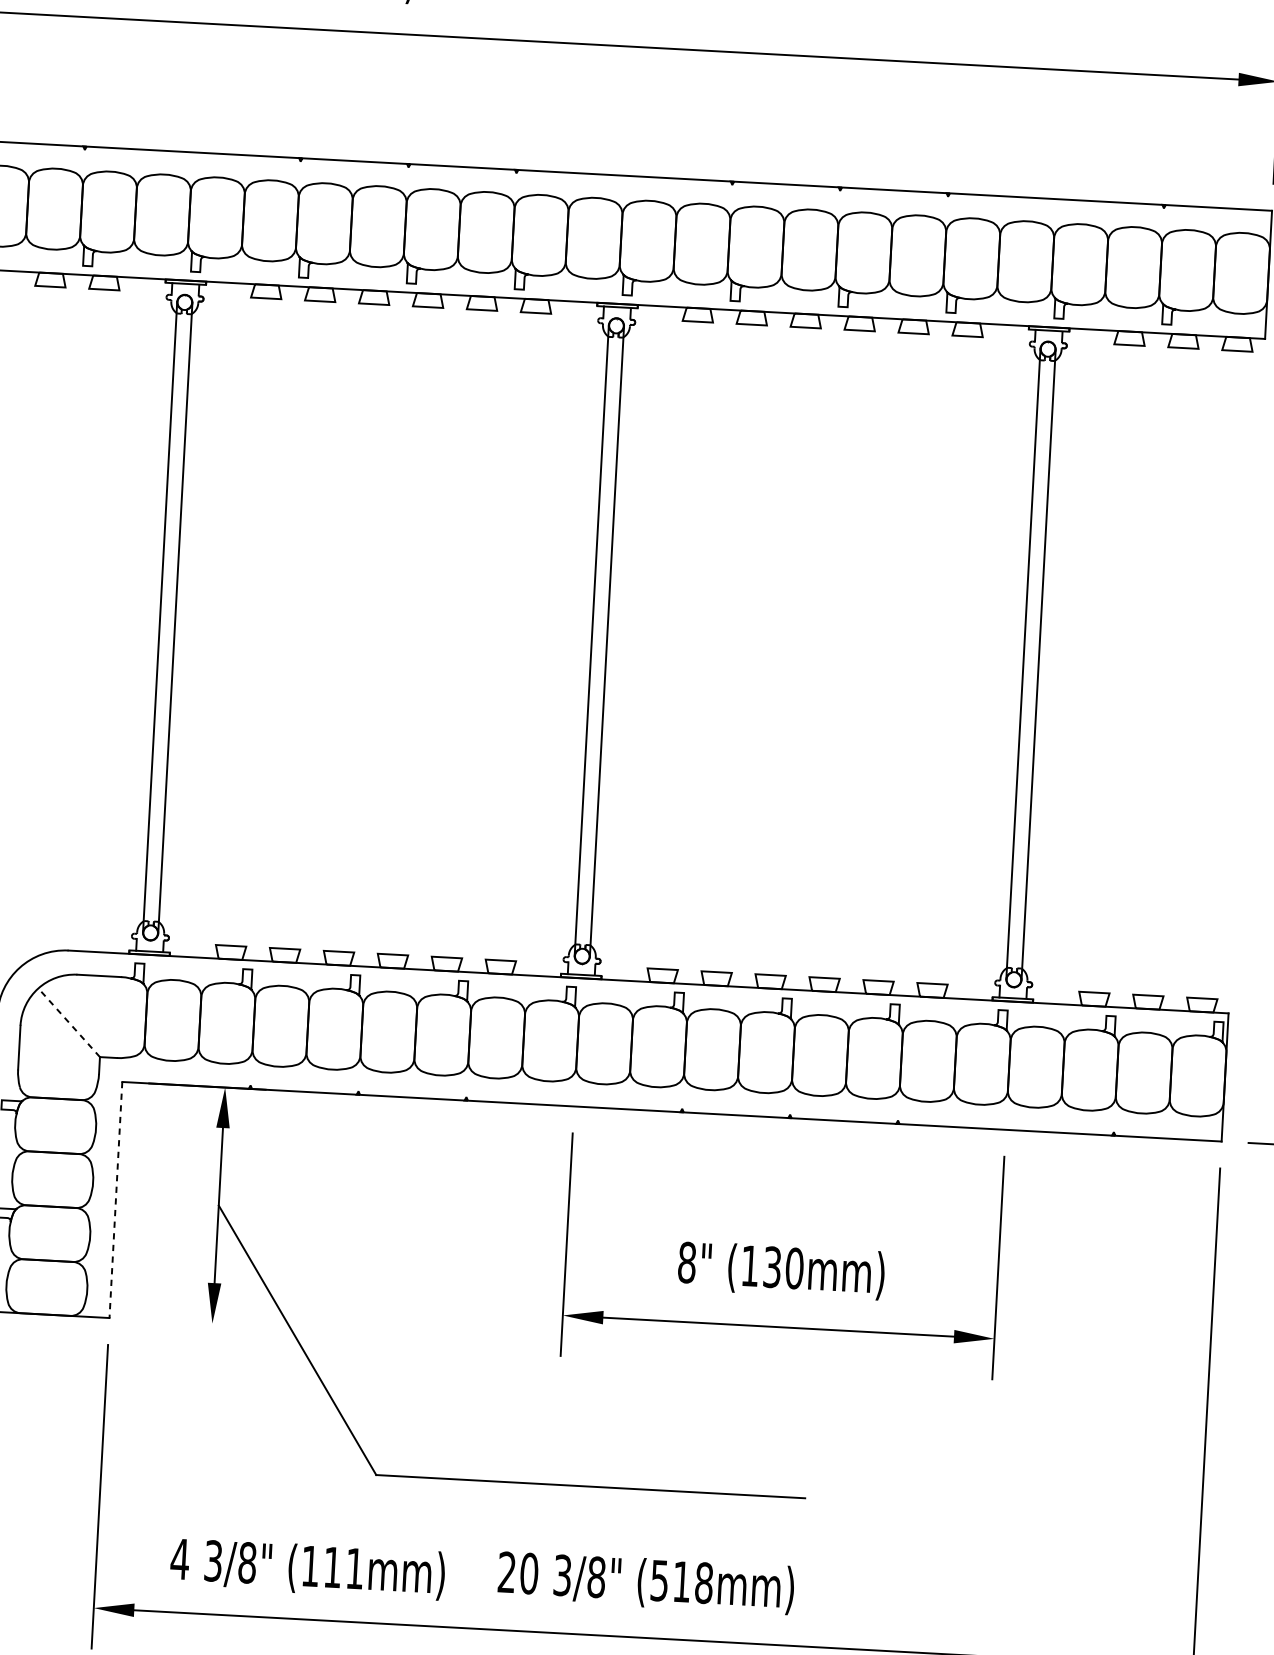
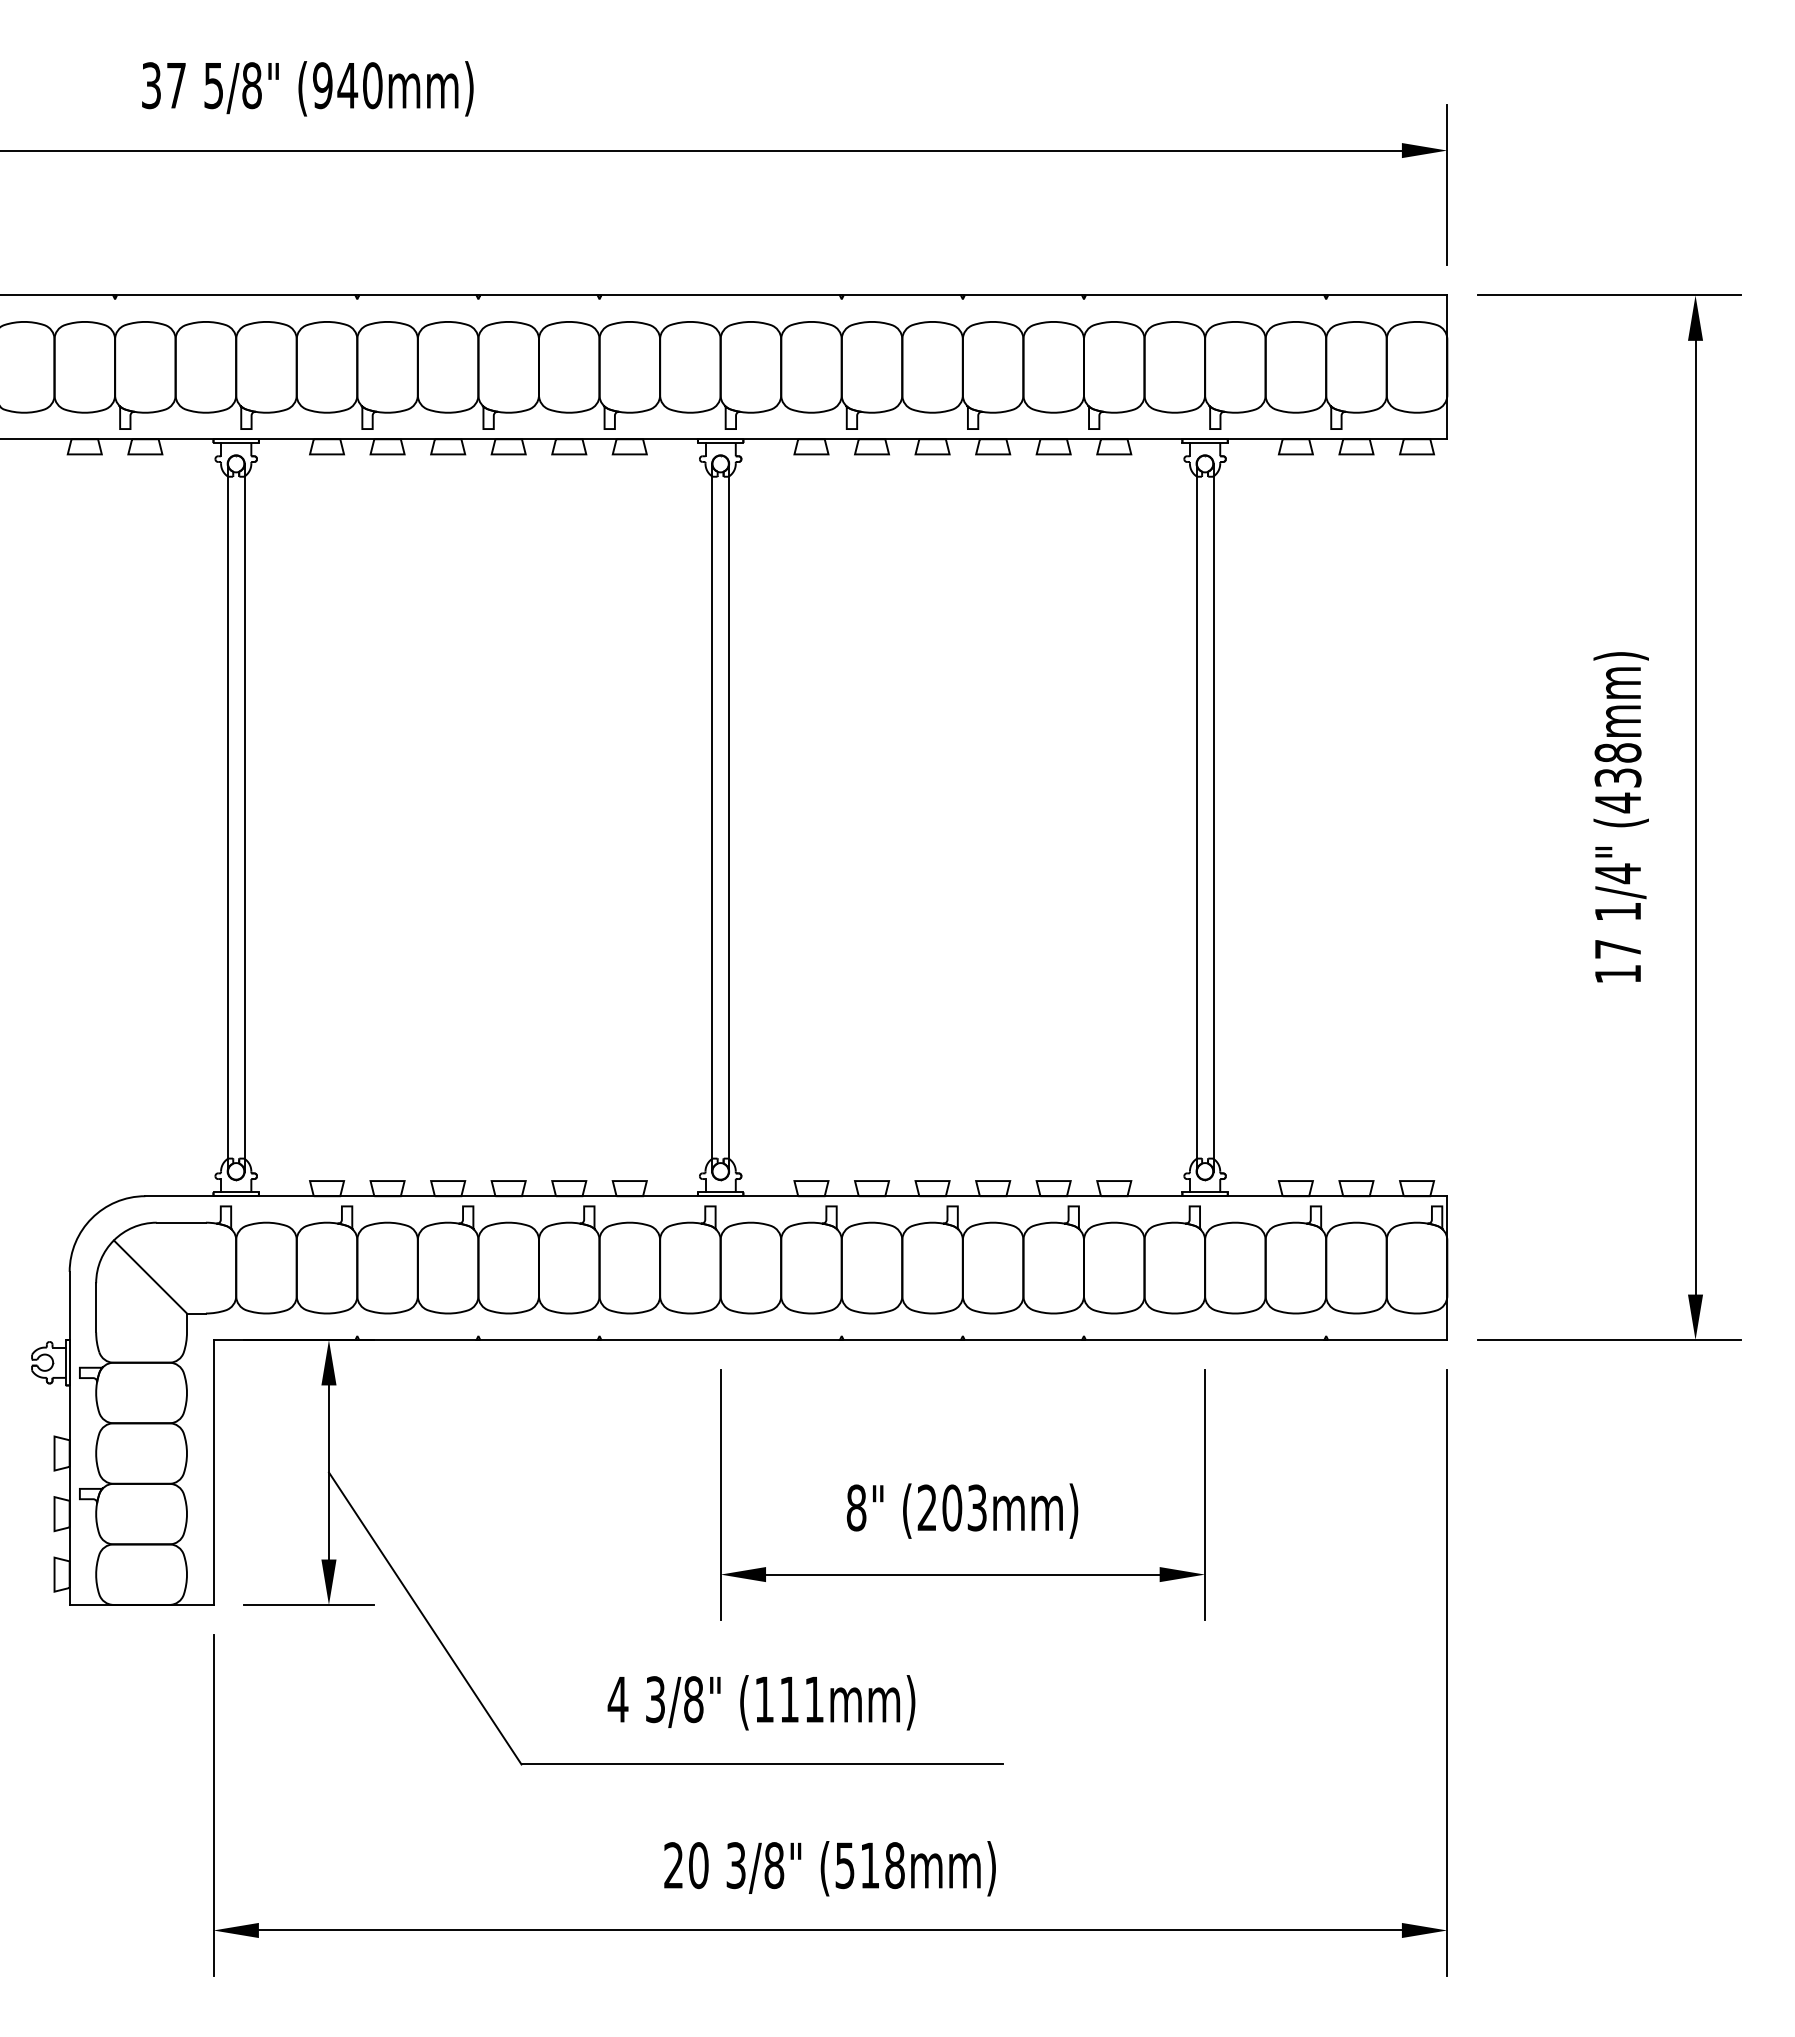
line: (69, 1022) -> (150, 1276), dashed -> solid
line: (115, 1200) -> (213, 1472), dashed -> solid
text: (772, 1266) -> (952, 1507), (130mm) -> (203mm)
line: (194, 1322) -> (308, 1604), added
text: (307, 1568) -> (761, 1702), moved

